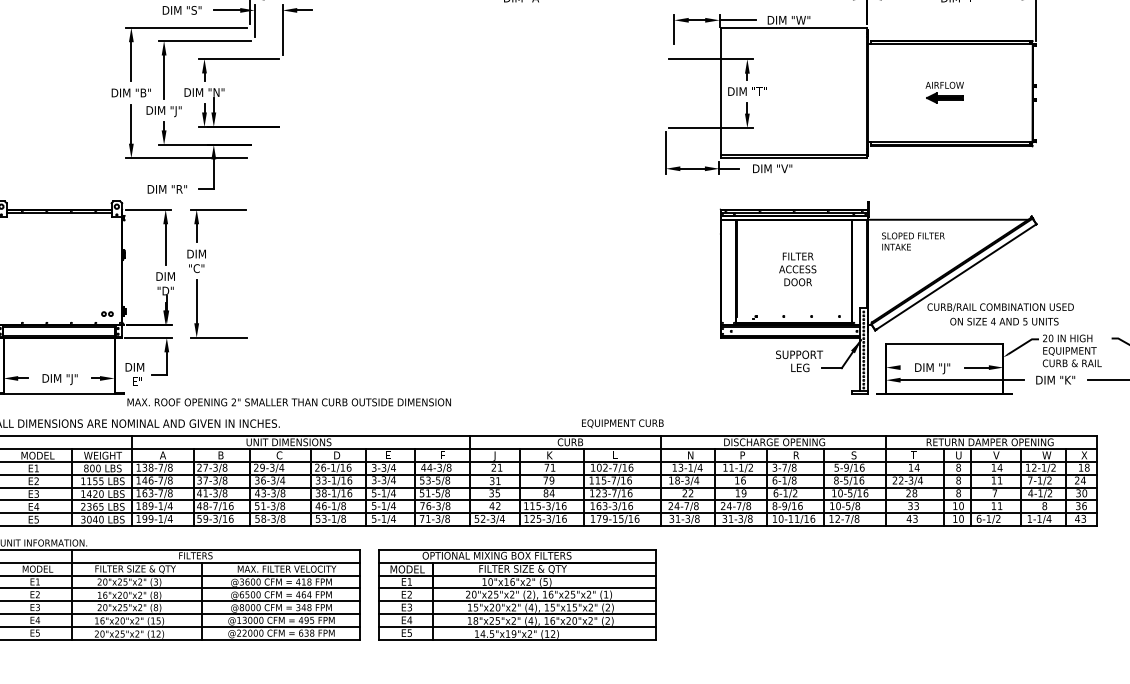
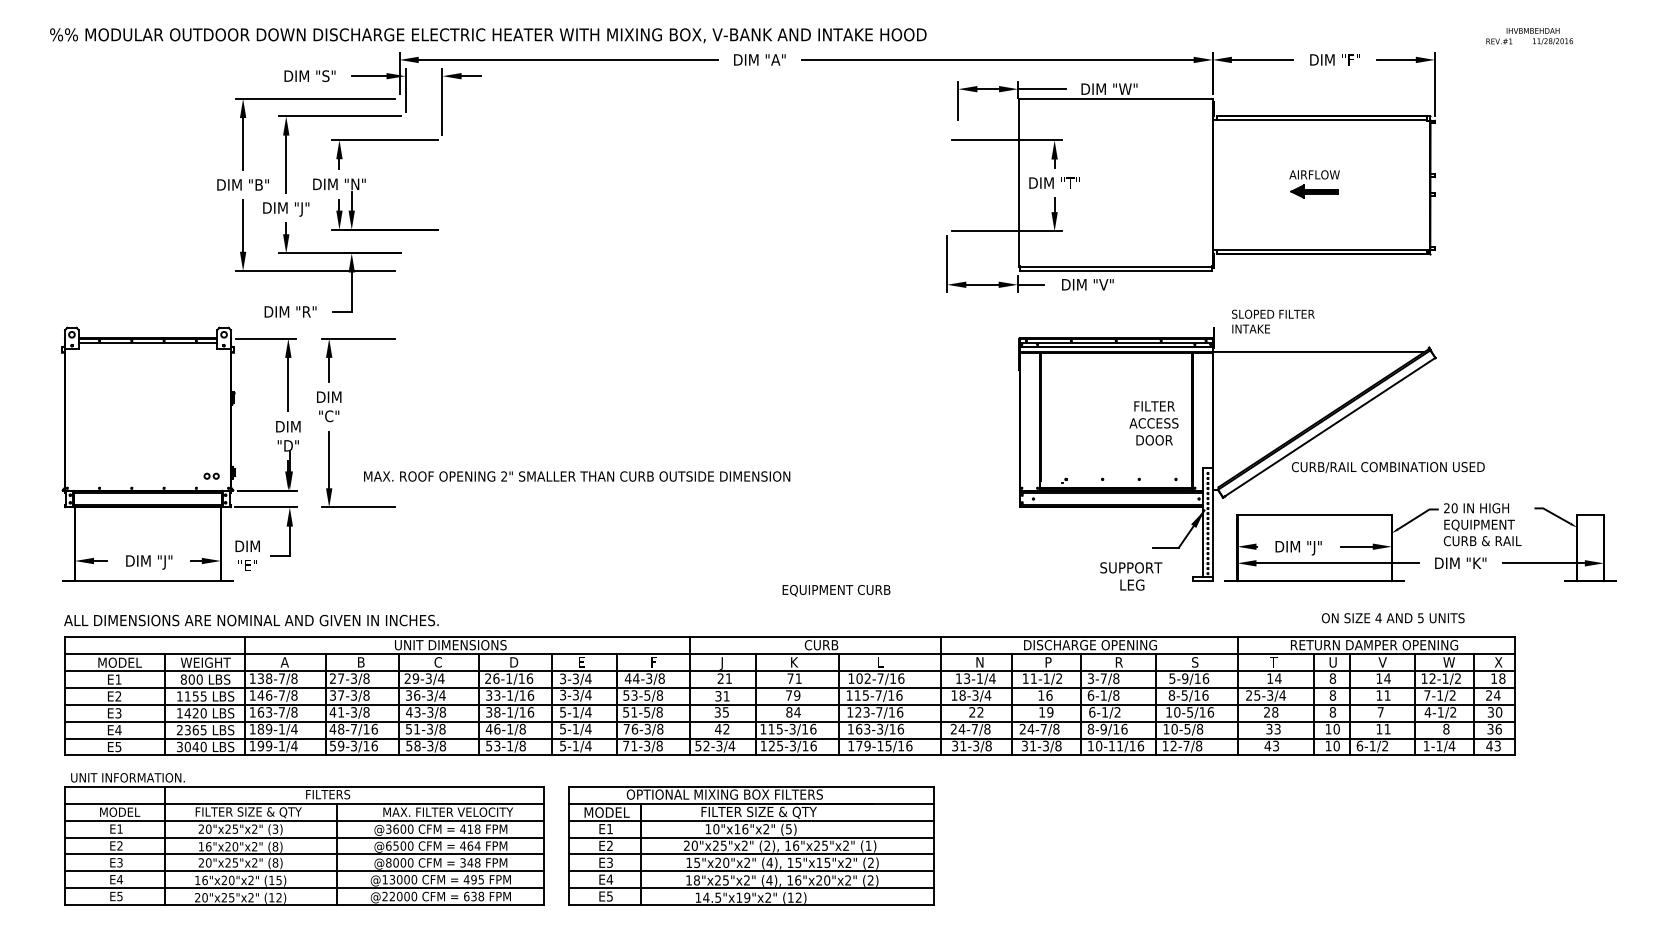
text: (913, 241) -> (1273, 321), moved
text: (797, 269) -> (1153, 423), moved
text: (1003, 321) -> (1392, 618), moved
text: (799, 361) -> (1131, 576), moved
text: (289, 402) -> (577, 476), moved
text: (622, 423) -> (836, 590), moved
text: (901, 480) -> (1257, 695), 22-3/4 -> 25-3/4

